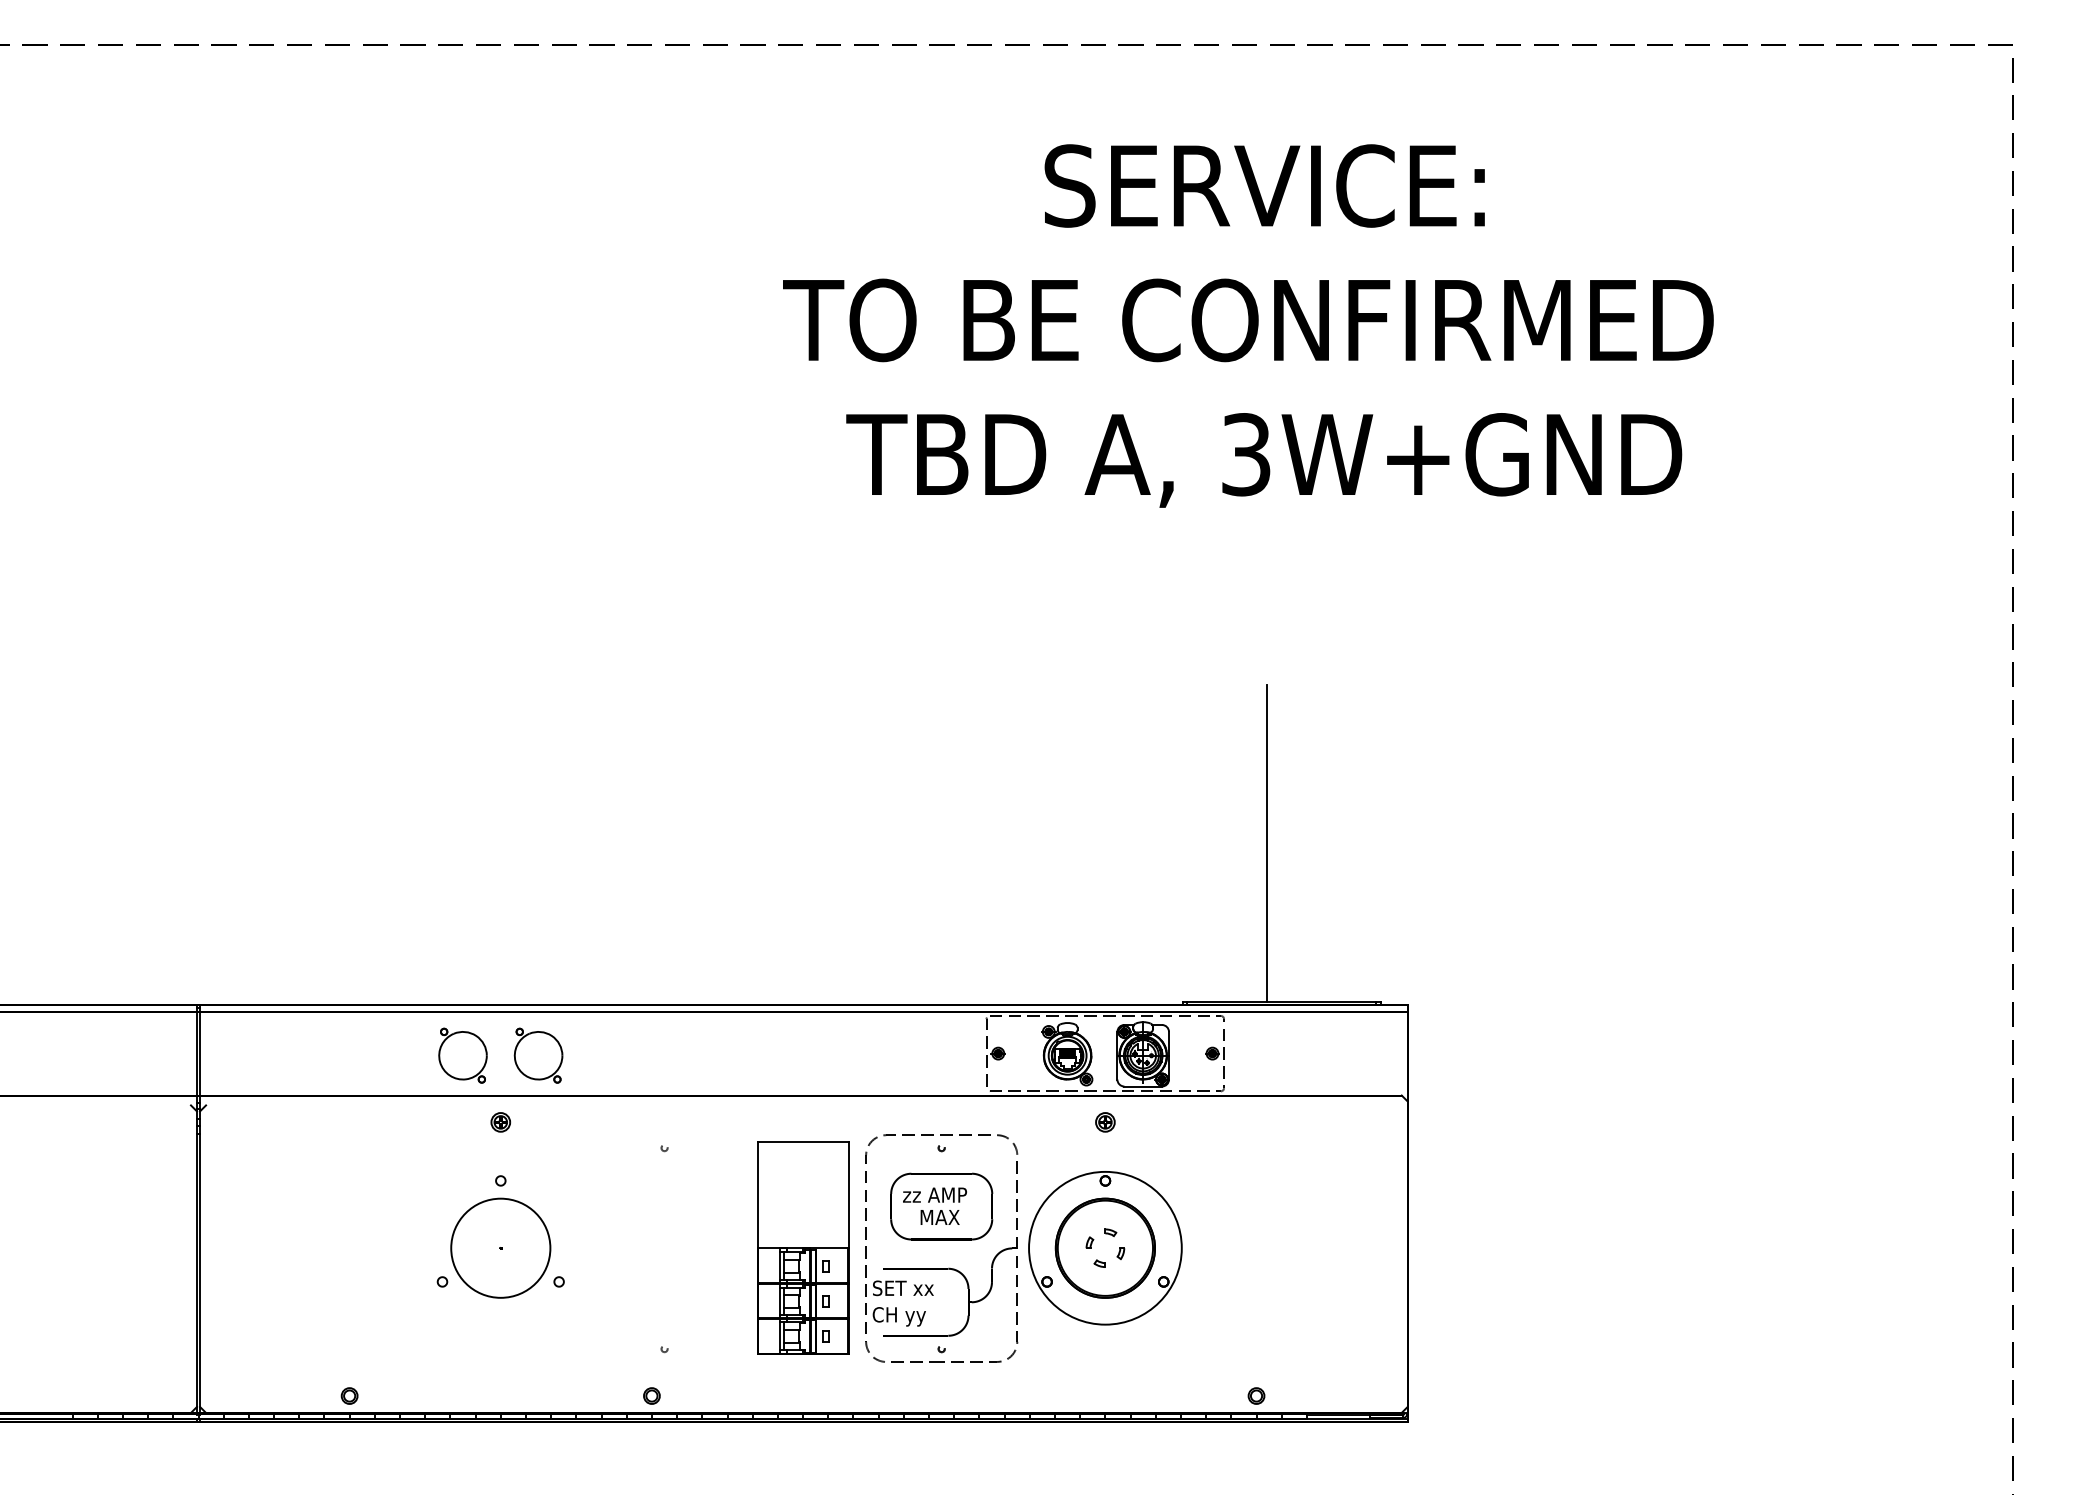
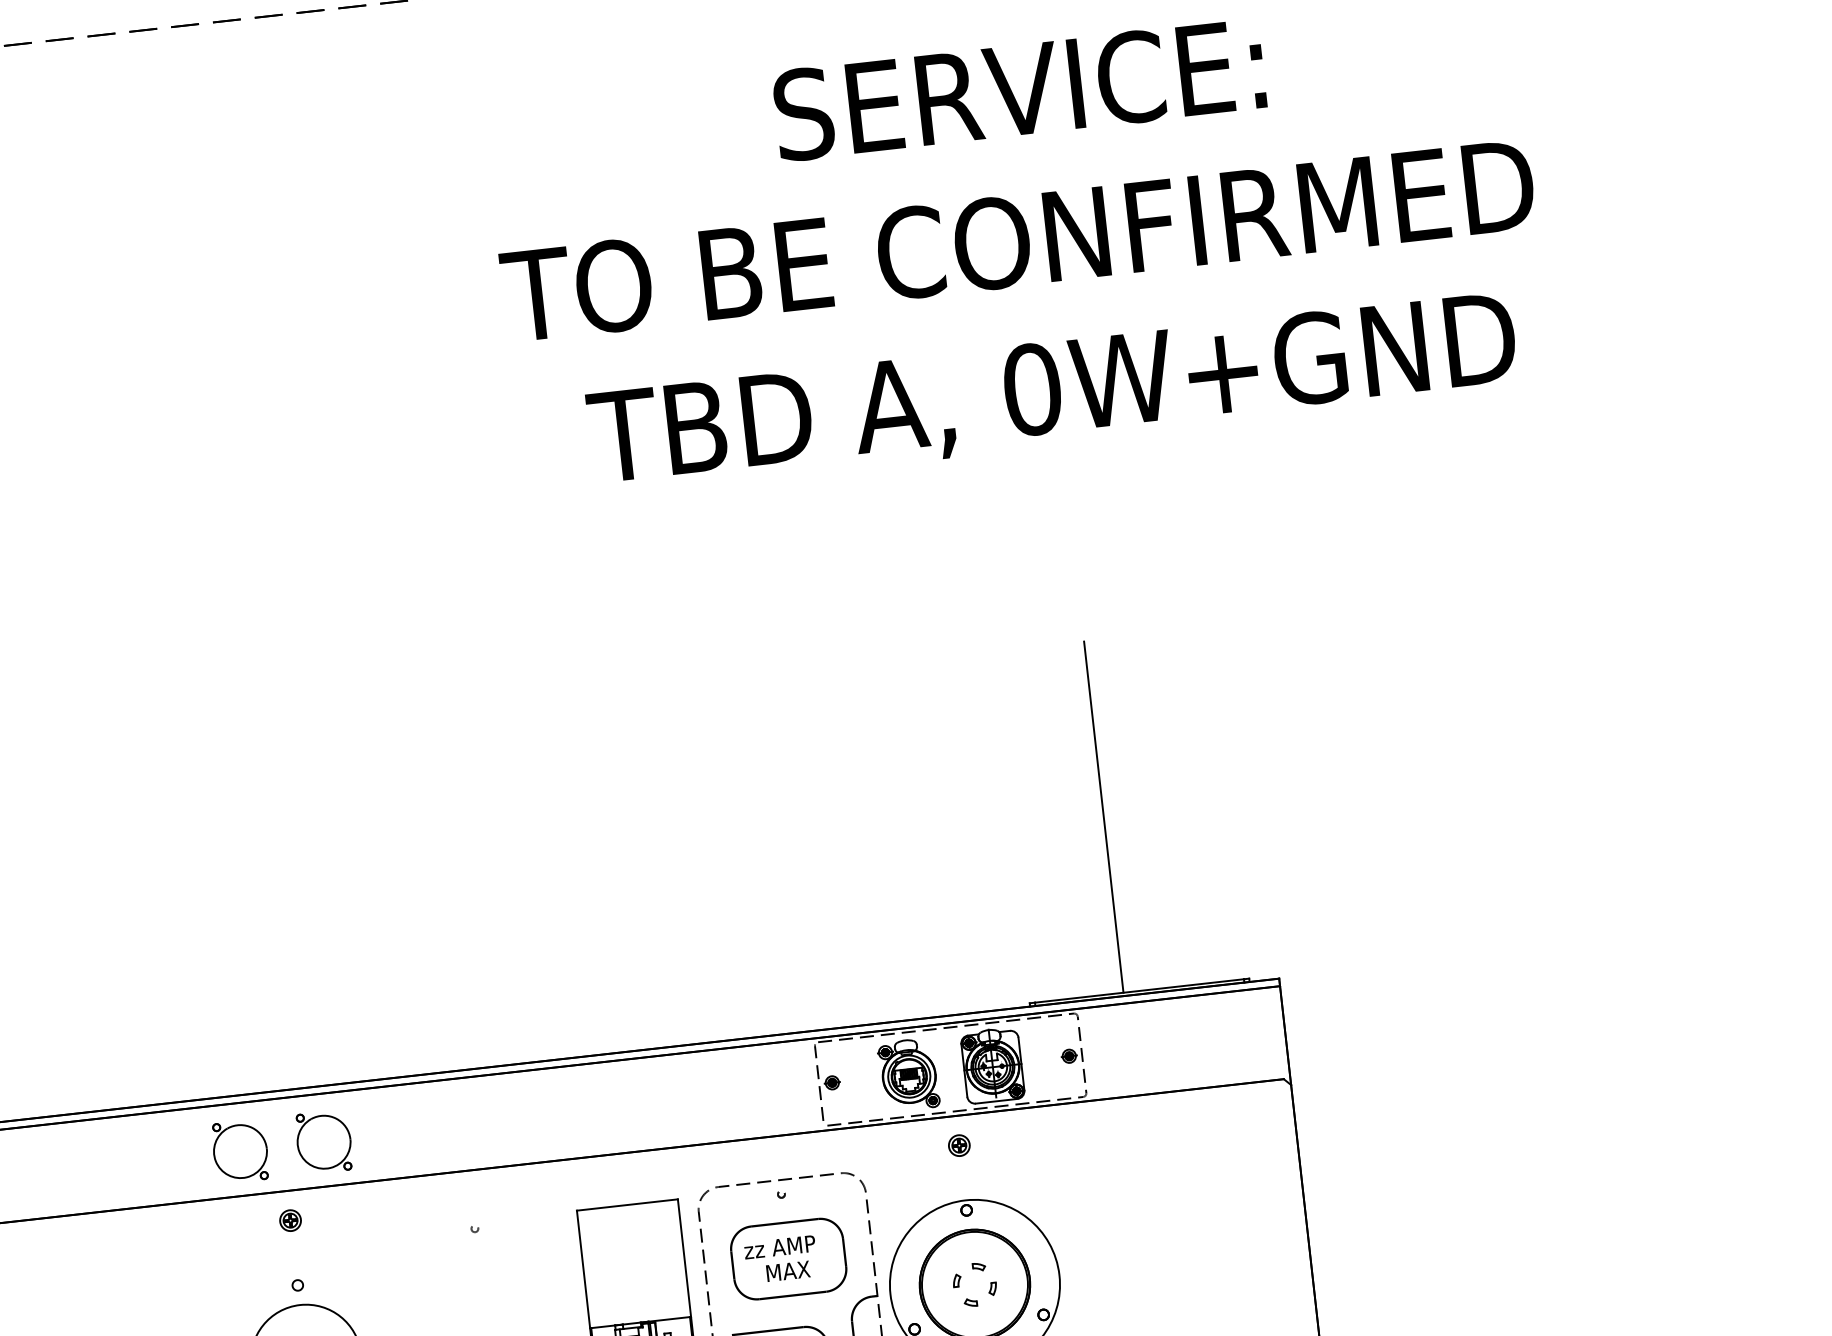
text: (1246, 454) -> (1032, 389), 3W+GND -> 0W+GND

